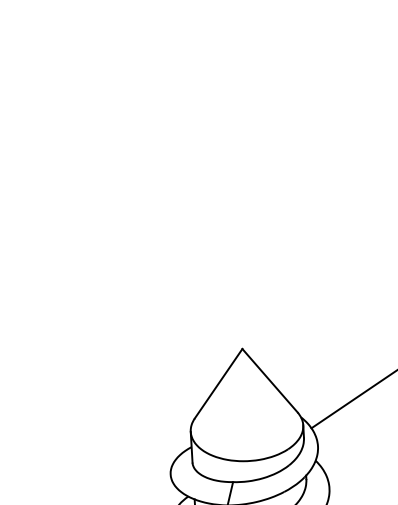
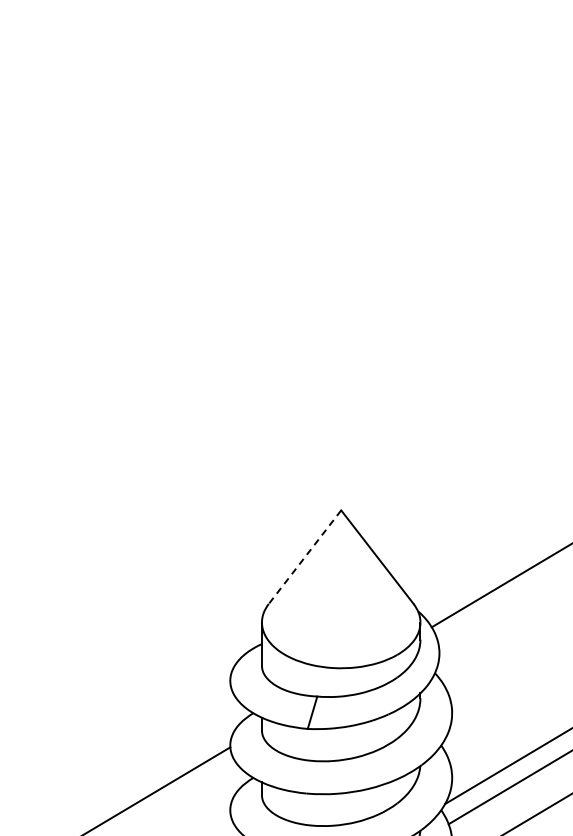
line: (218, 383) -> (304, 557), solid -> dashed

